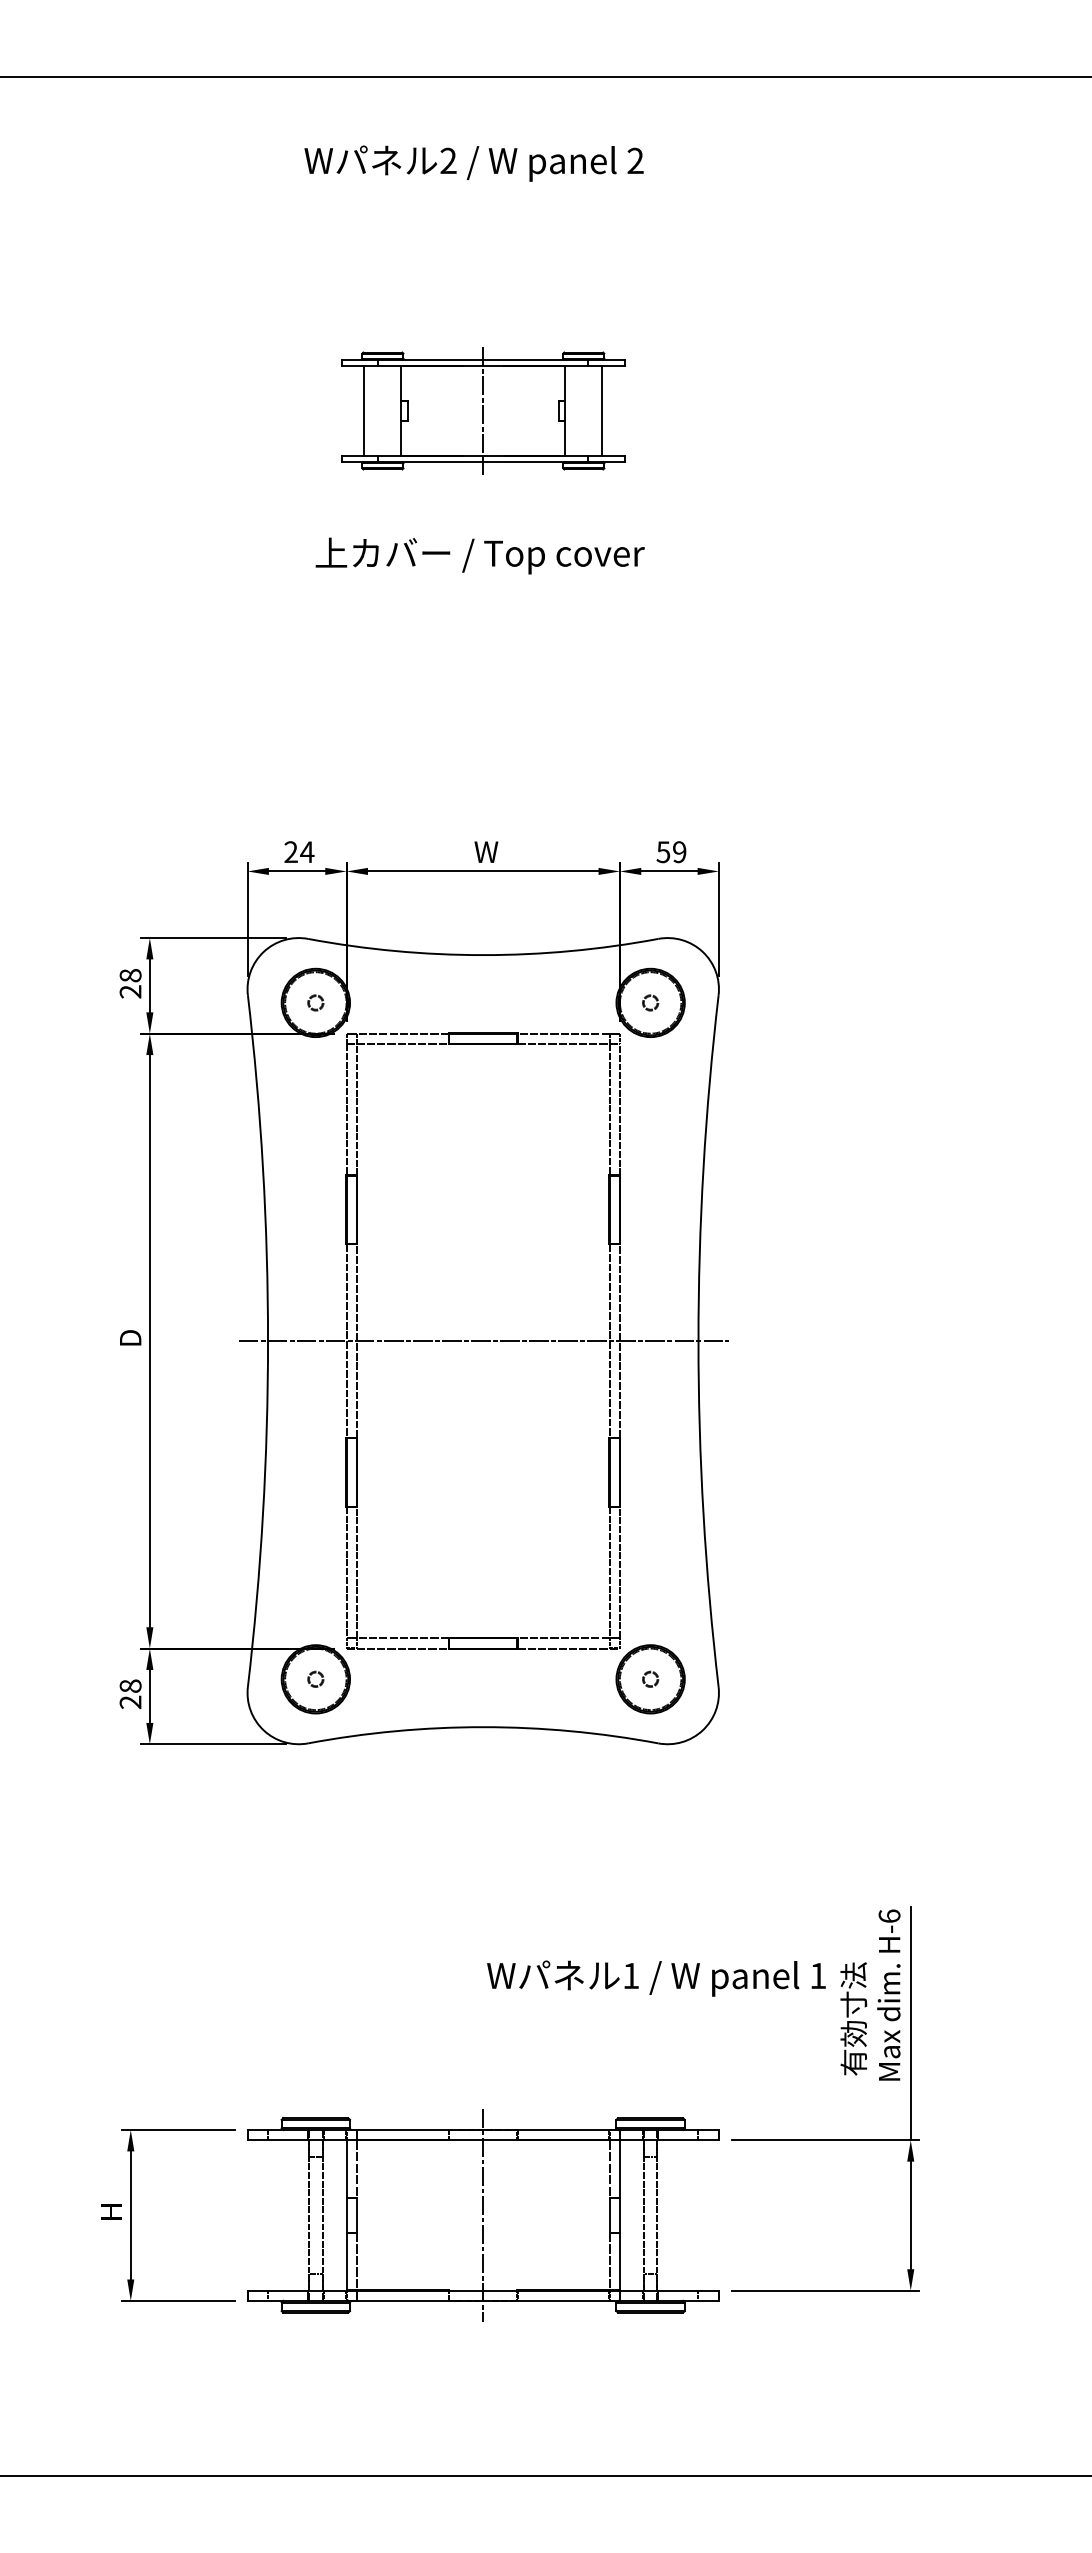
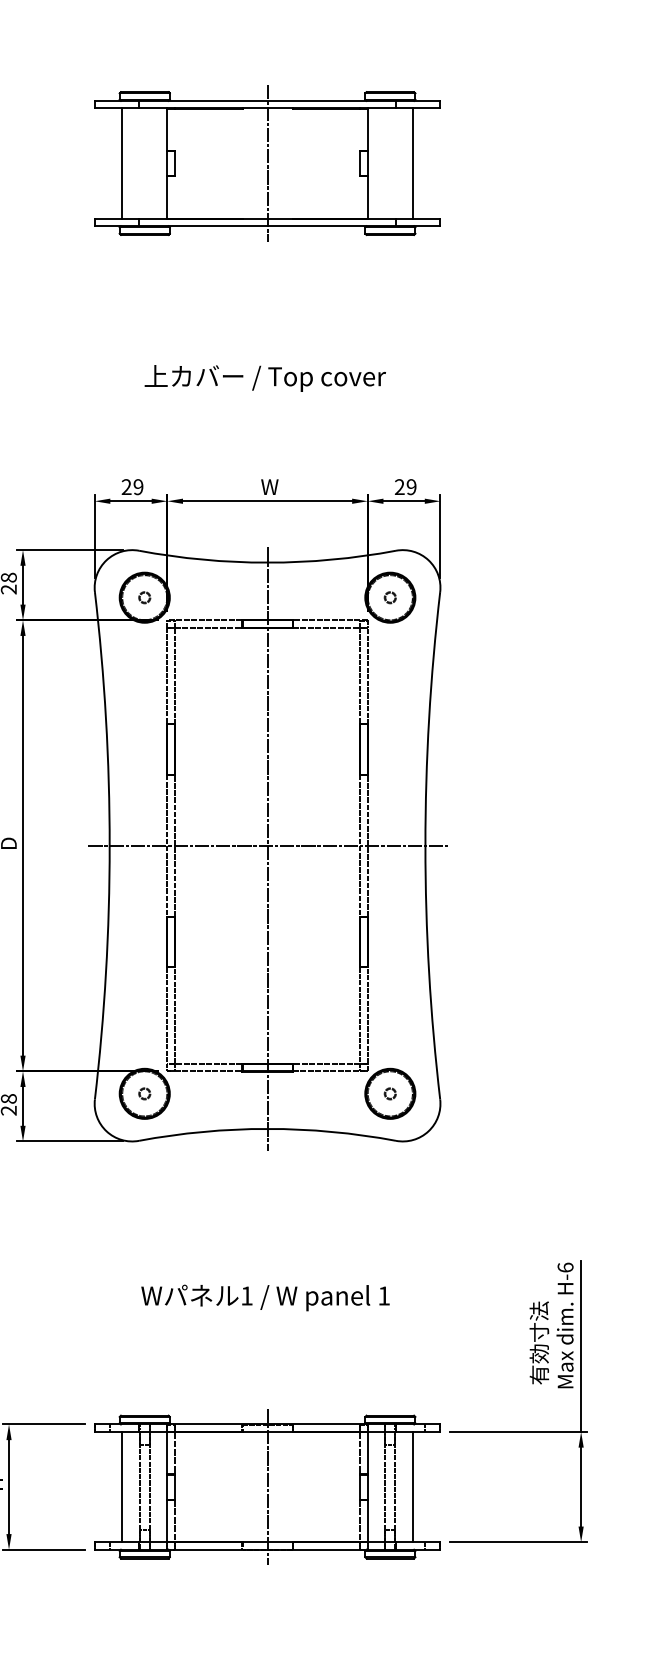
part: (483, 410) -> (267, 163), size x1.67
text: (479, 555) -> (264, 378), moved
text: (307, 852) -> (138, 487), 24 -> 29
text: (663, 852) -> (399, 487), 59 -> 29
line: (483, 1345) -> (267, 848), added
text: (656, 1978) -> (265, 1297), moved
line: (285, 2215) -> (122, 1487), added
line: (681, 2215) -> (412, 1487), added

